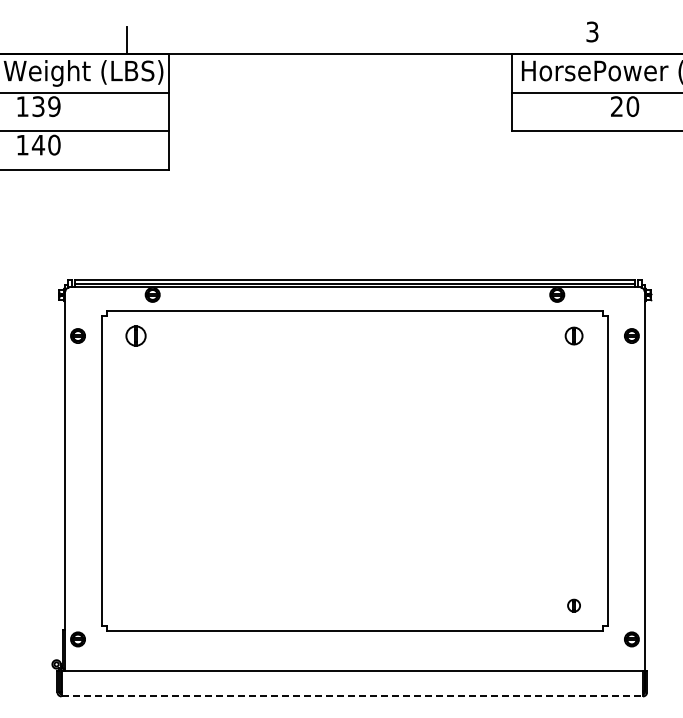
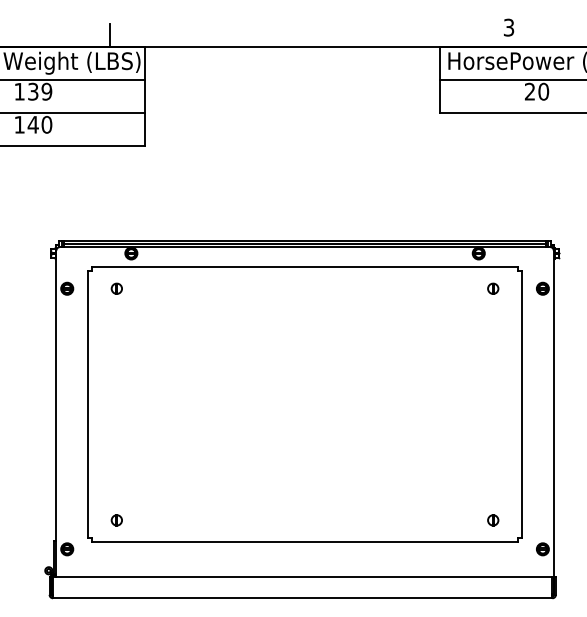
part: (135, 335) -> (116, 288), size x0.62
part: (573, 335) -> (492, 288), size x0.71
part: (135, 605) -> (116, 520), added
line: (352, 696) -> (302, 598), dashed -> solid

